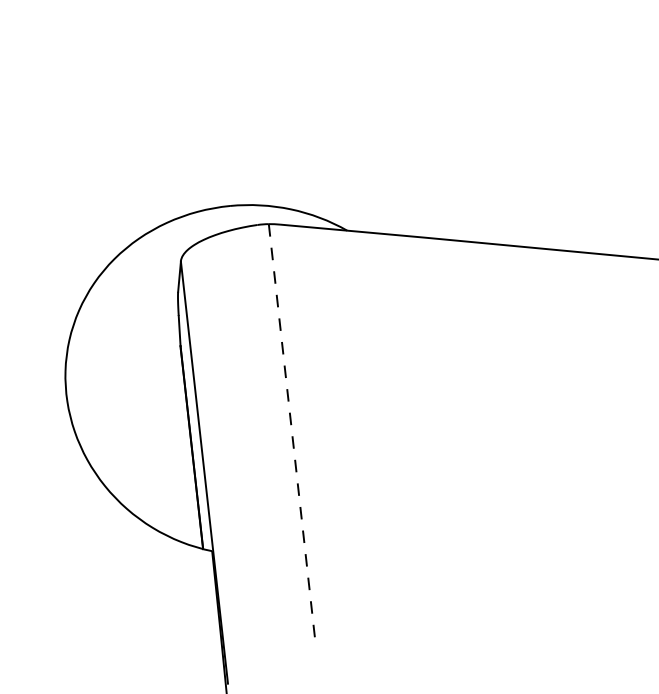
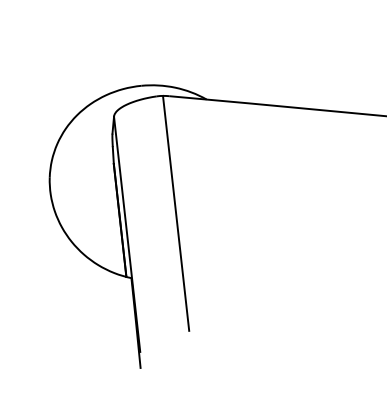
line: (293, 435) -> (176, 213), dashed -> solid

